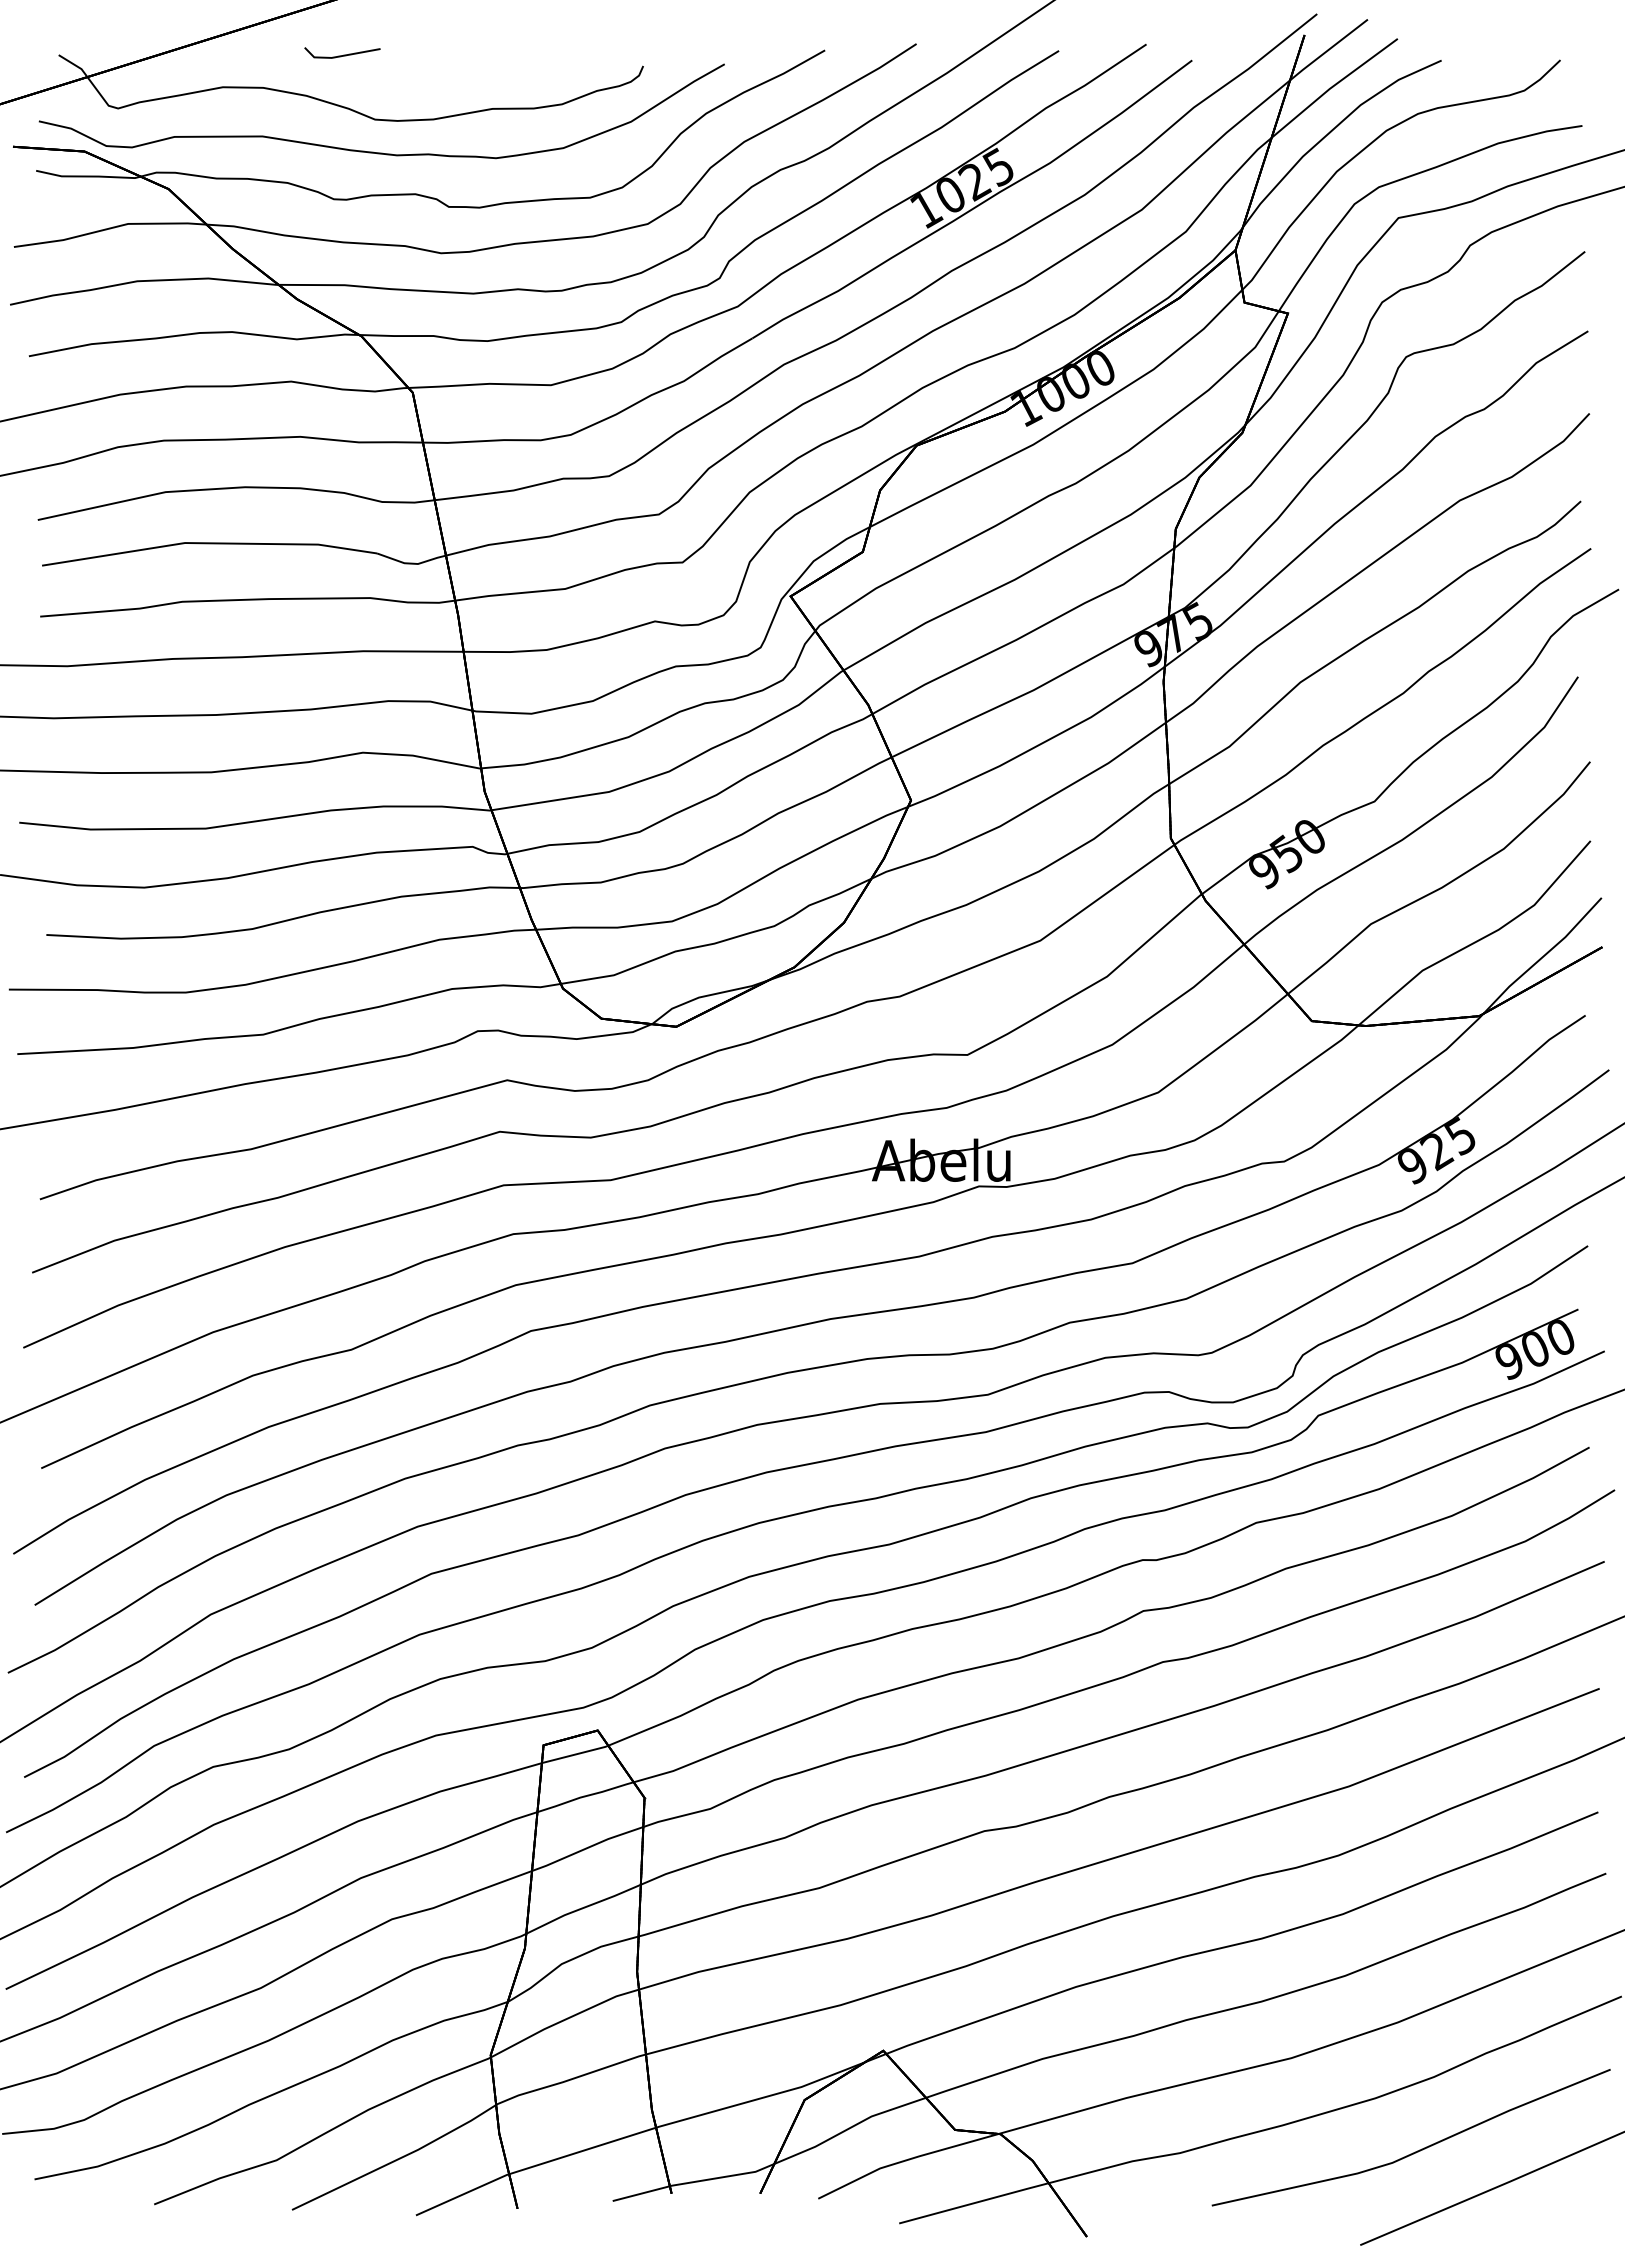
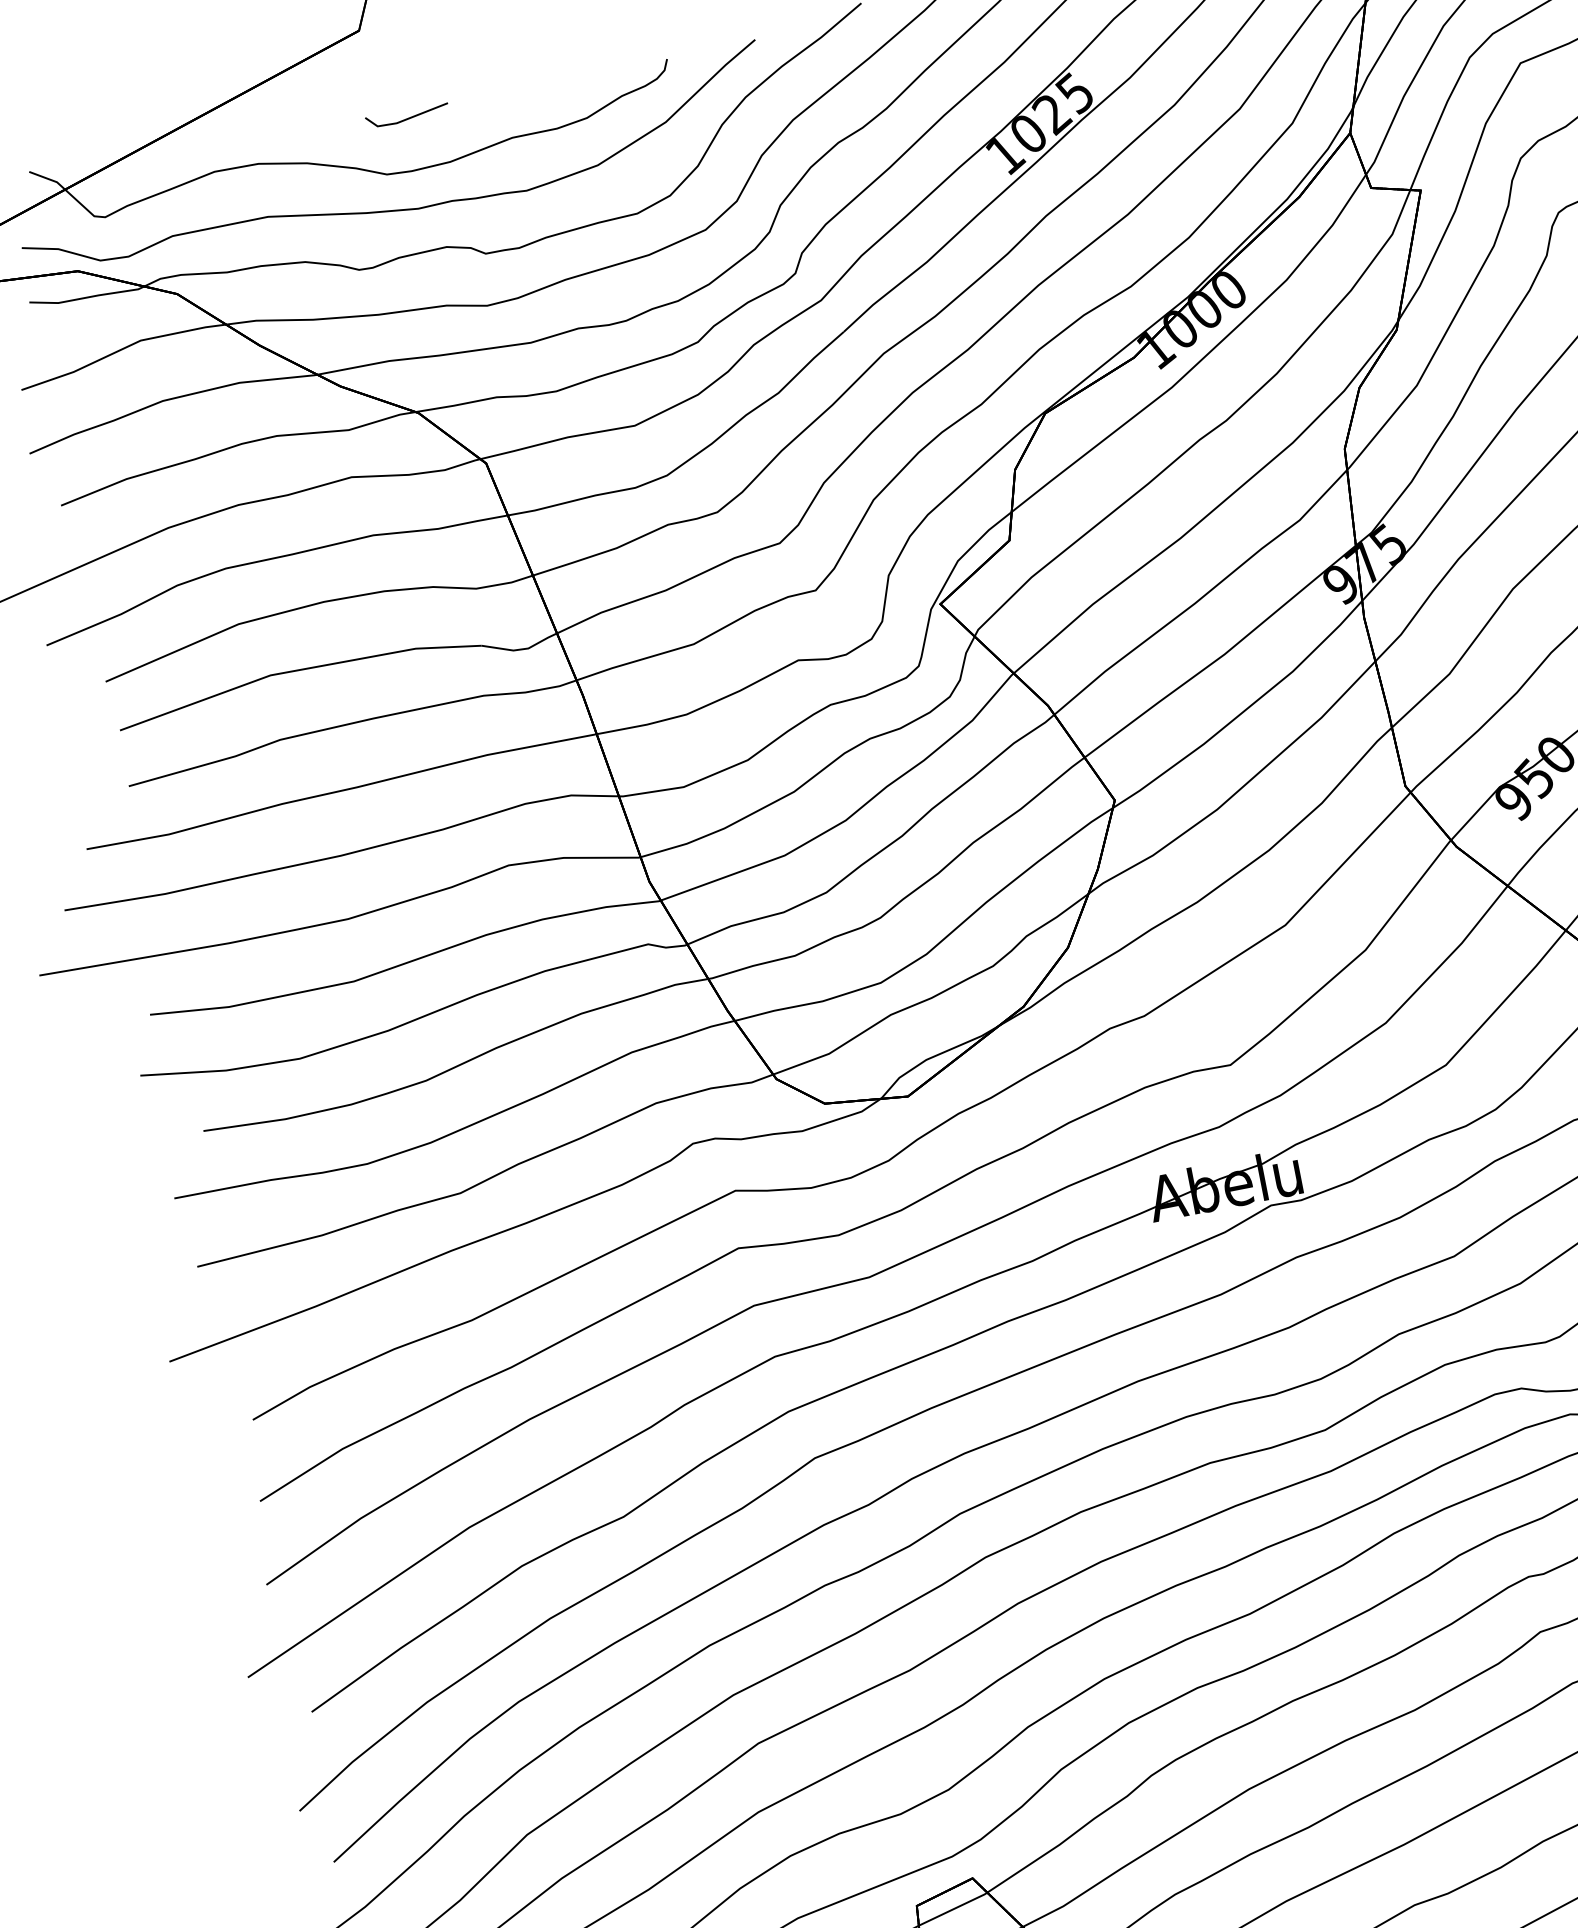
line: (343, 54) -> (408, 117), moved

